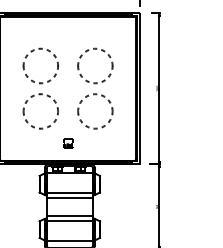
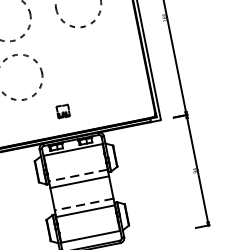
part: (108, 120) -> (109, 71), removed
line: (69, 193) -> (78, 176), solid -> dashed
line: (69, 215) -> (83, 204), solid -> dashed

